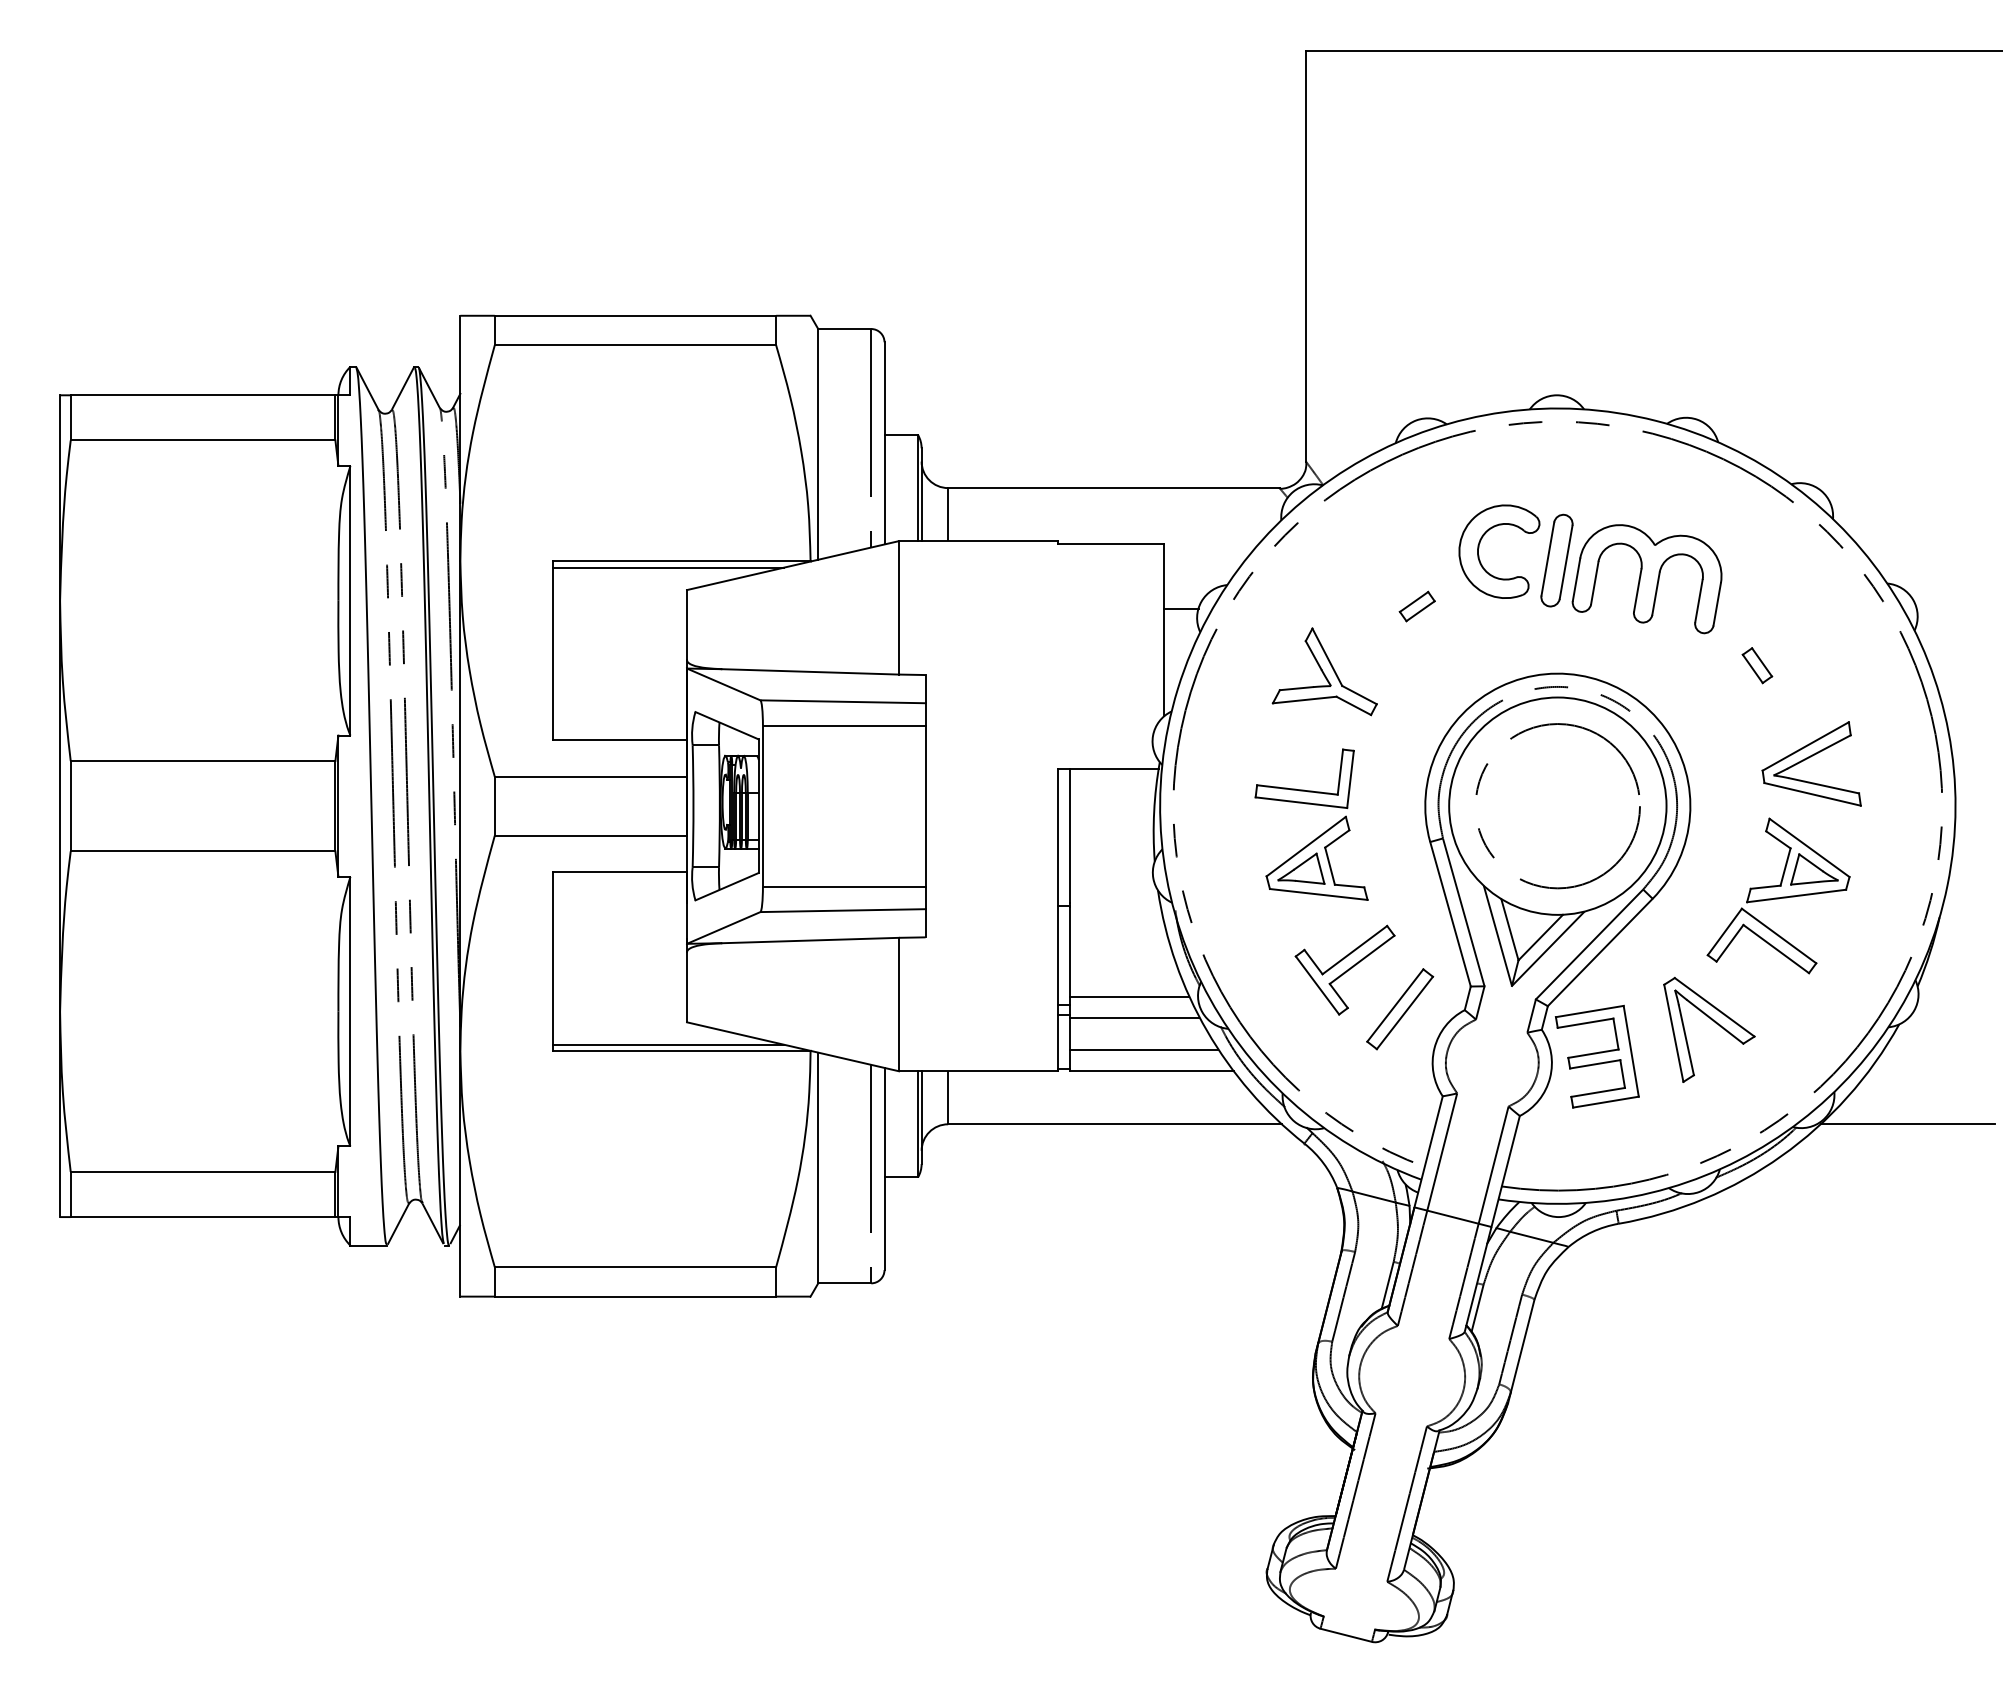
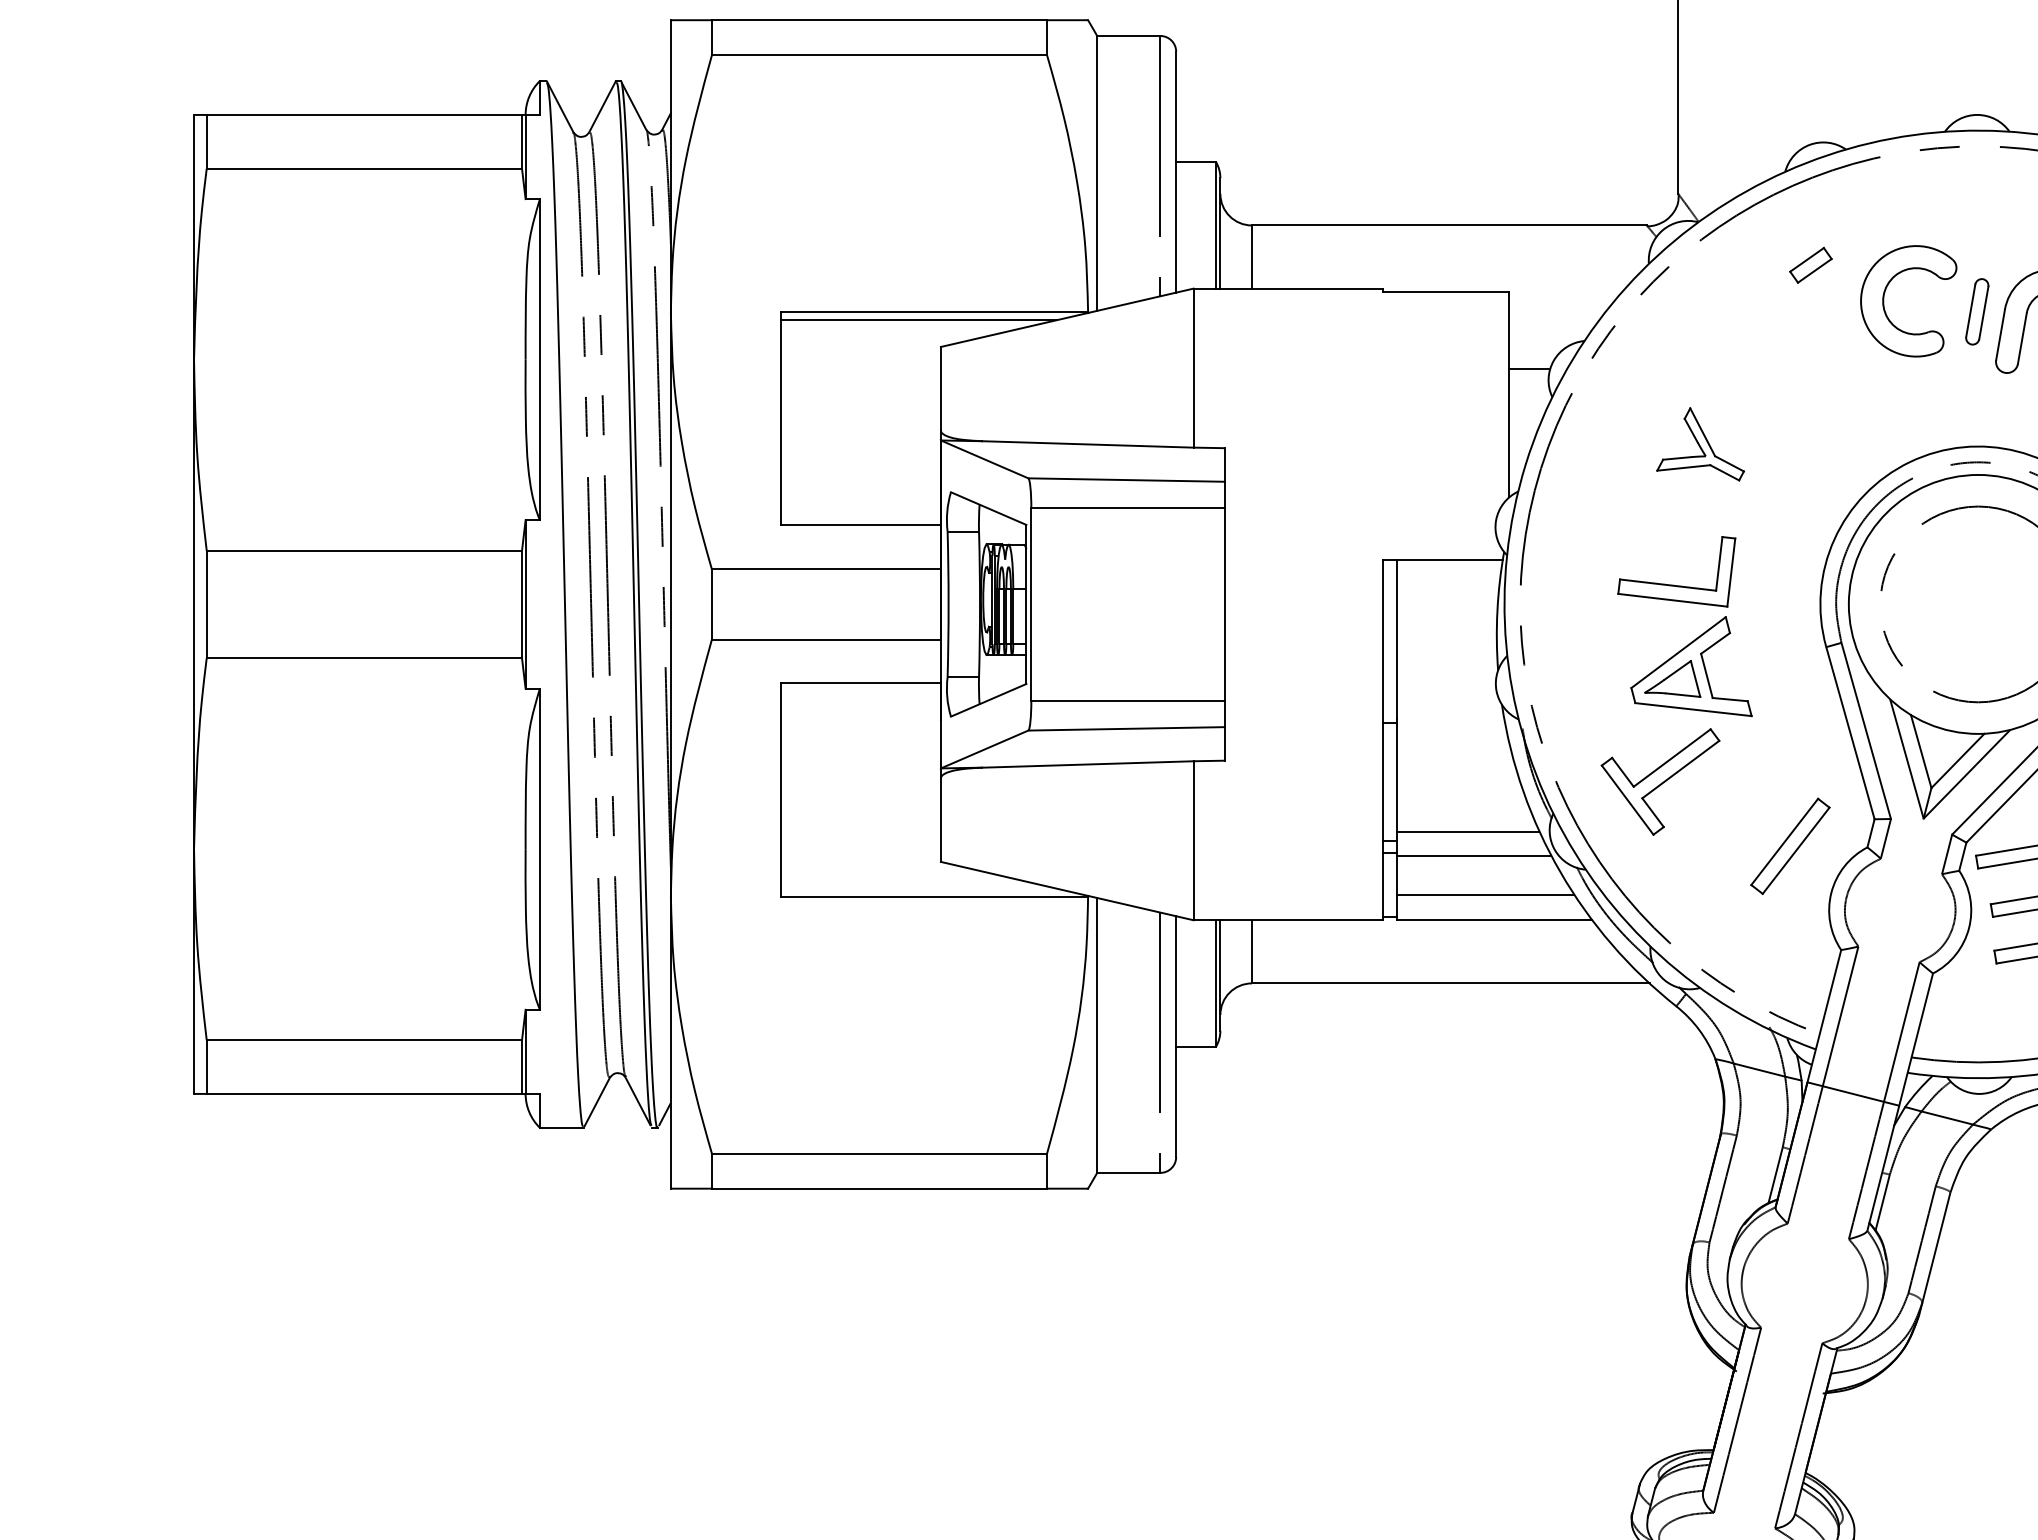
part: (1556, 560) -> (1976, 311), size x0.6
part: (1416, 606) -> (1809, 265), moved
part: (1324, 671) -> (1700, 443), size x0.7
part: (1344, 969) -> (1659, 781), moved
line: (668, 1044) -> (918, 888), removed

